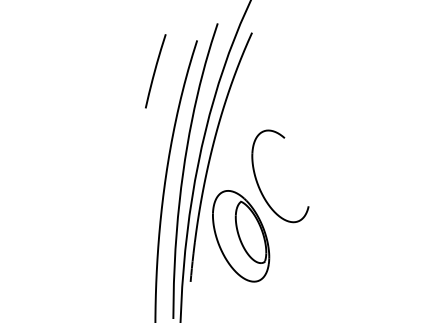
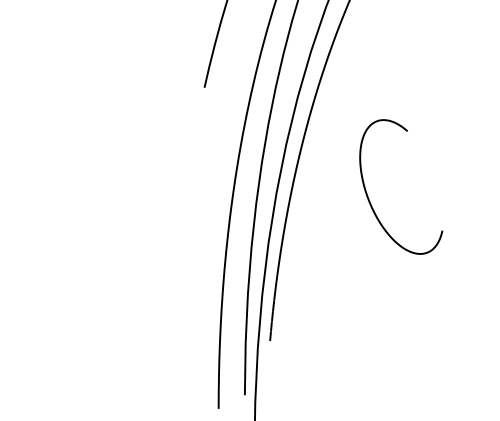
part: (241, 236) -> (344, 274), removed

